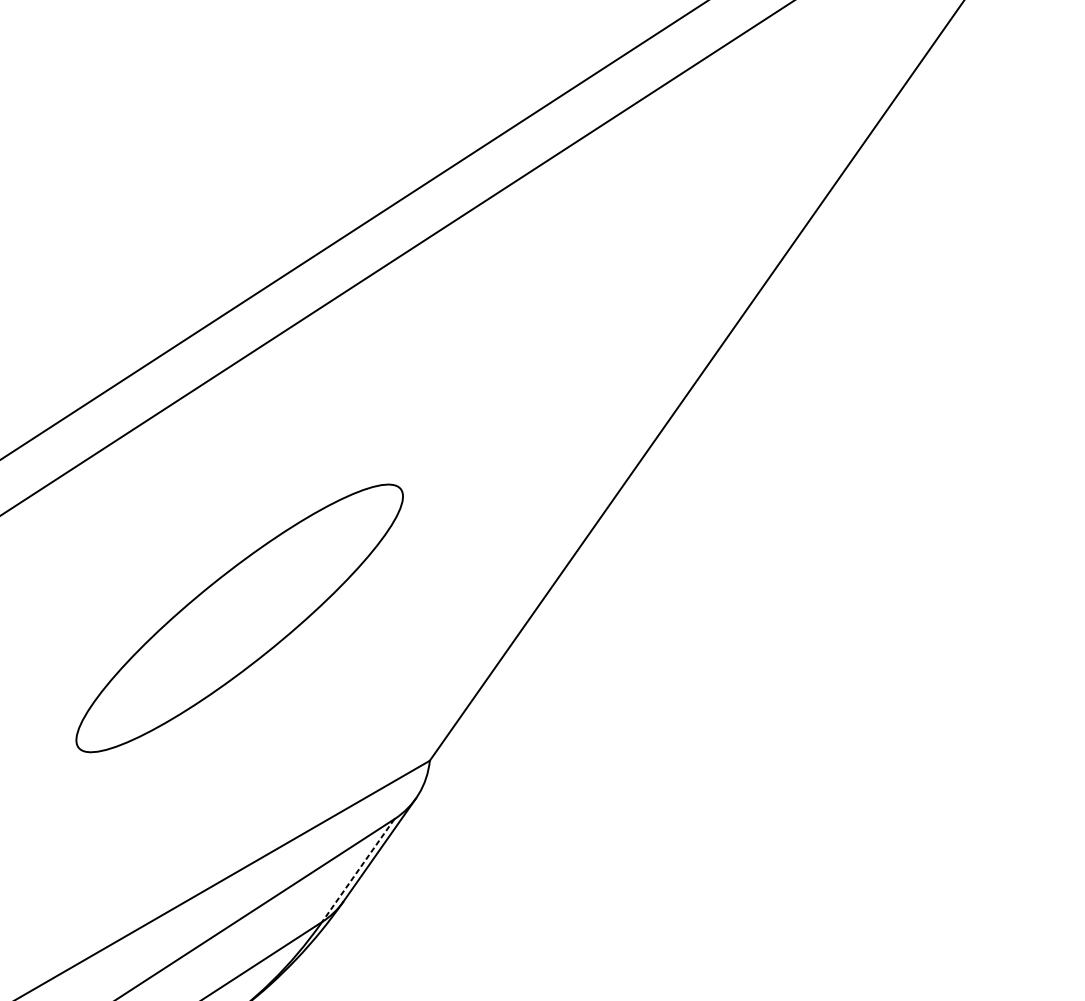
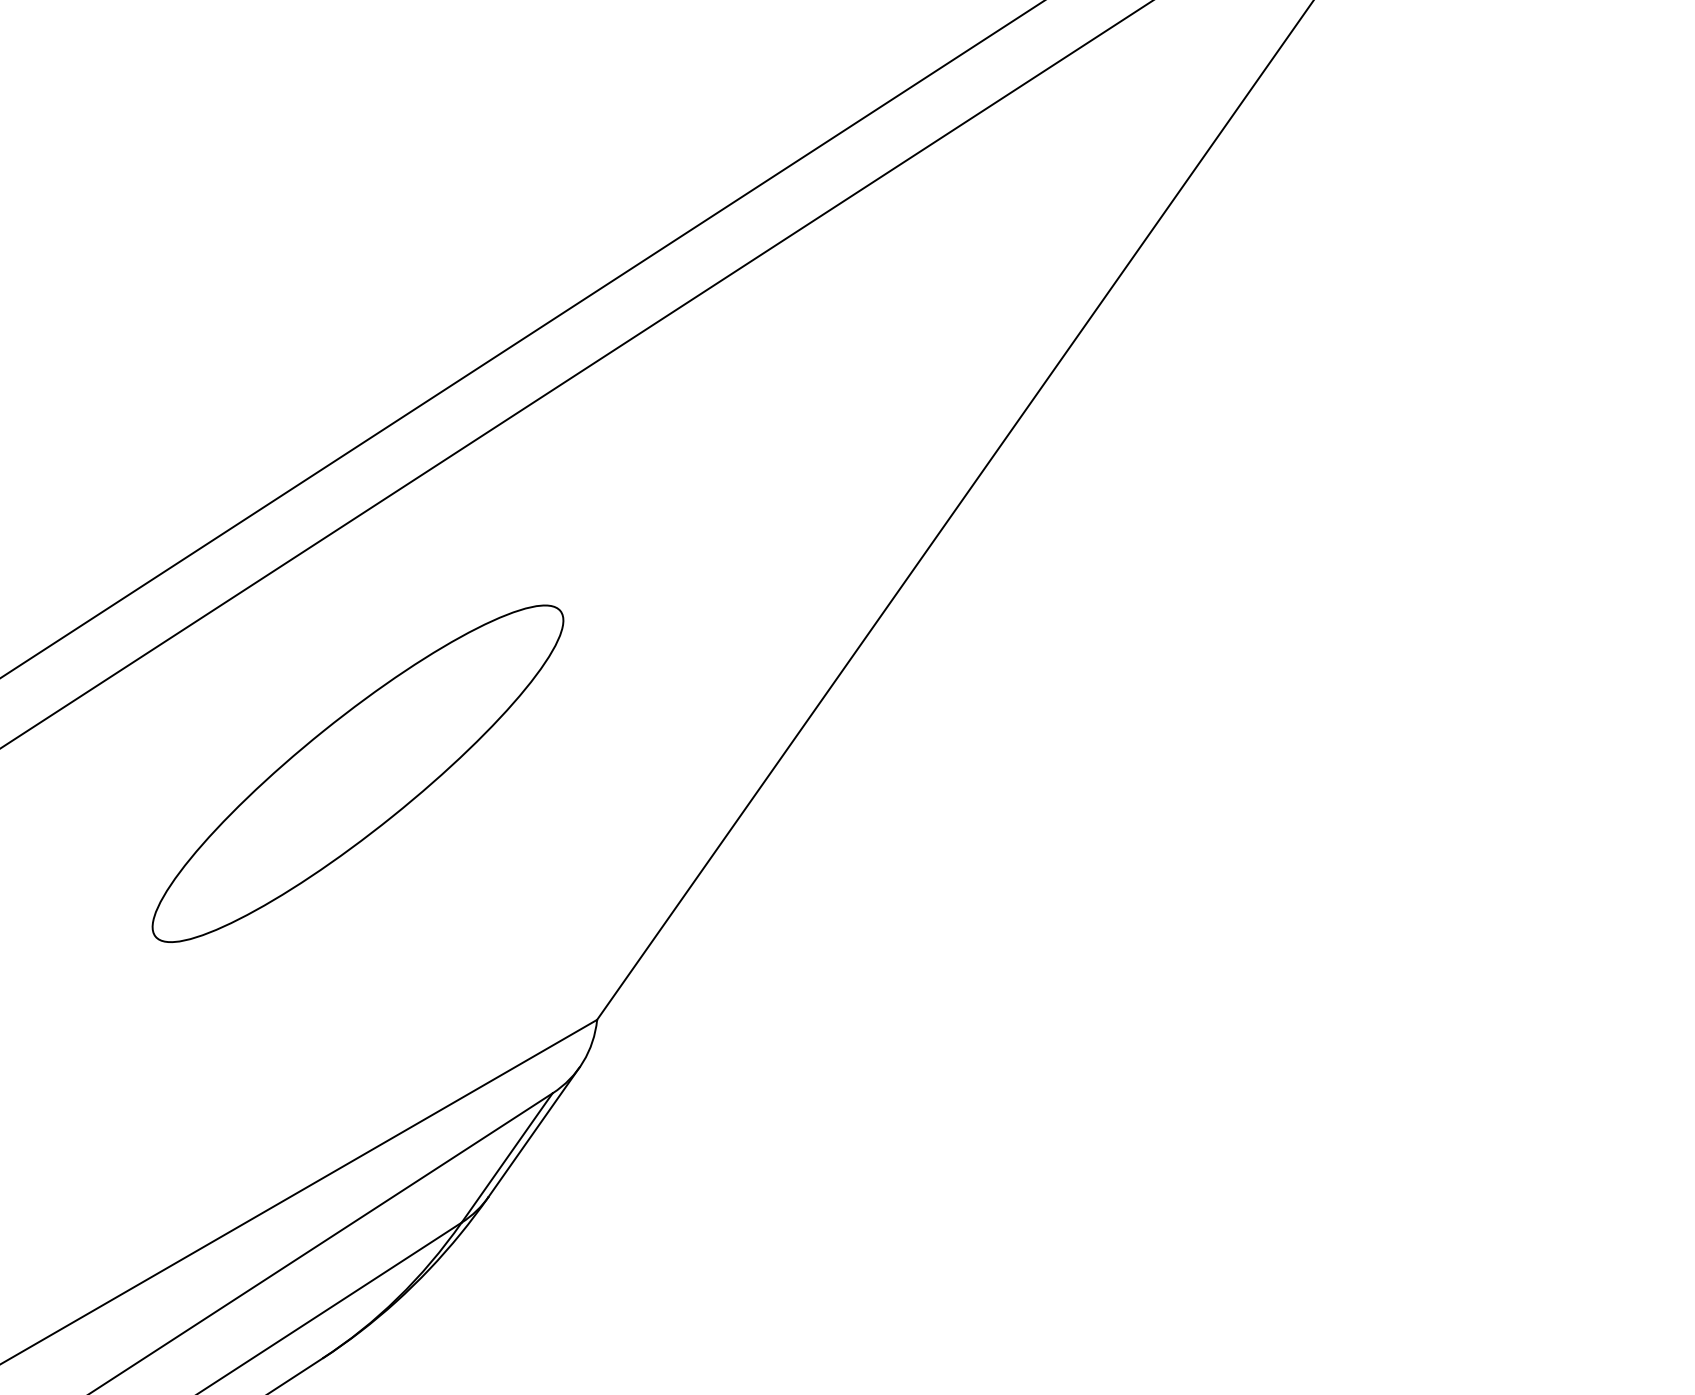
part: (239, 618) -> (357, 773), moved
line: (357, 871) -> (506, 1158), dashed -> solid

